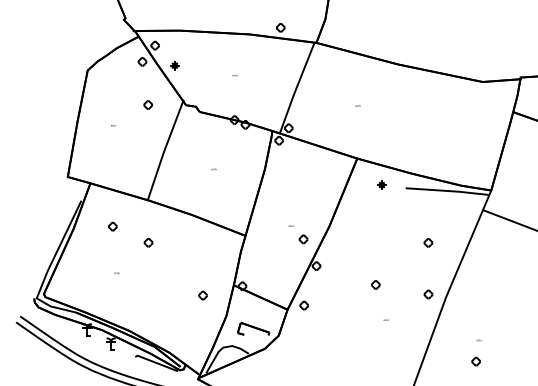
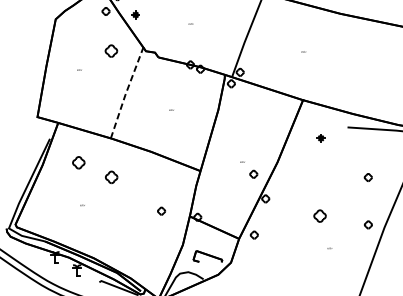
part: (147, 104) -> (110, 50), size x1.6
line: (164, 150) -> (126, 92), solid -> dashed
part: (381, 184) -> (320, 137), moved
part: (112, 226) -> (78, 162), size x1.6
part: (148, 242) -> (111, 177), size x1.6
part: (375, 284) -> (319, 215), size x1.6
part: (202, 295) -> (161, 211), moved

